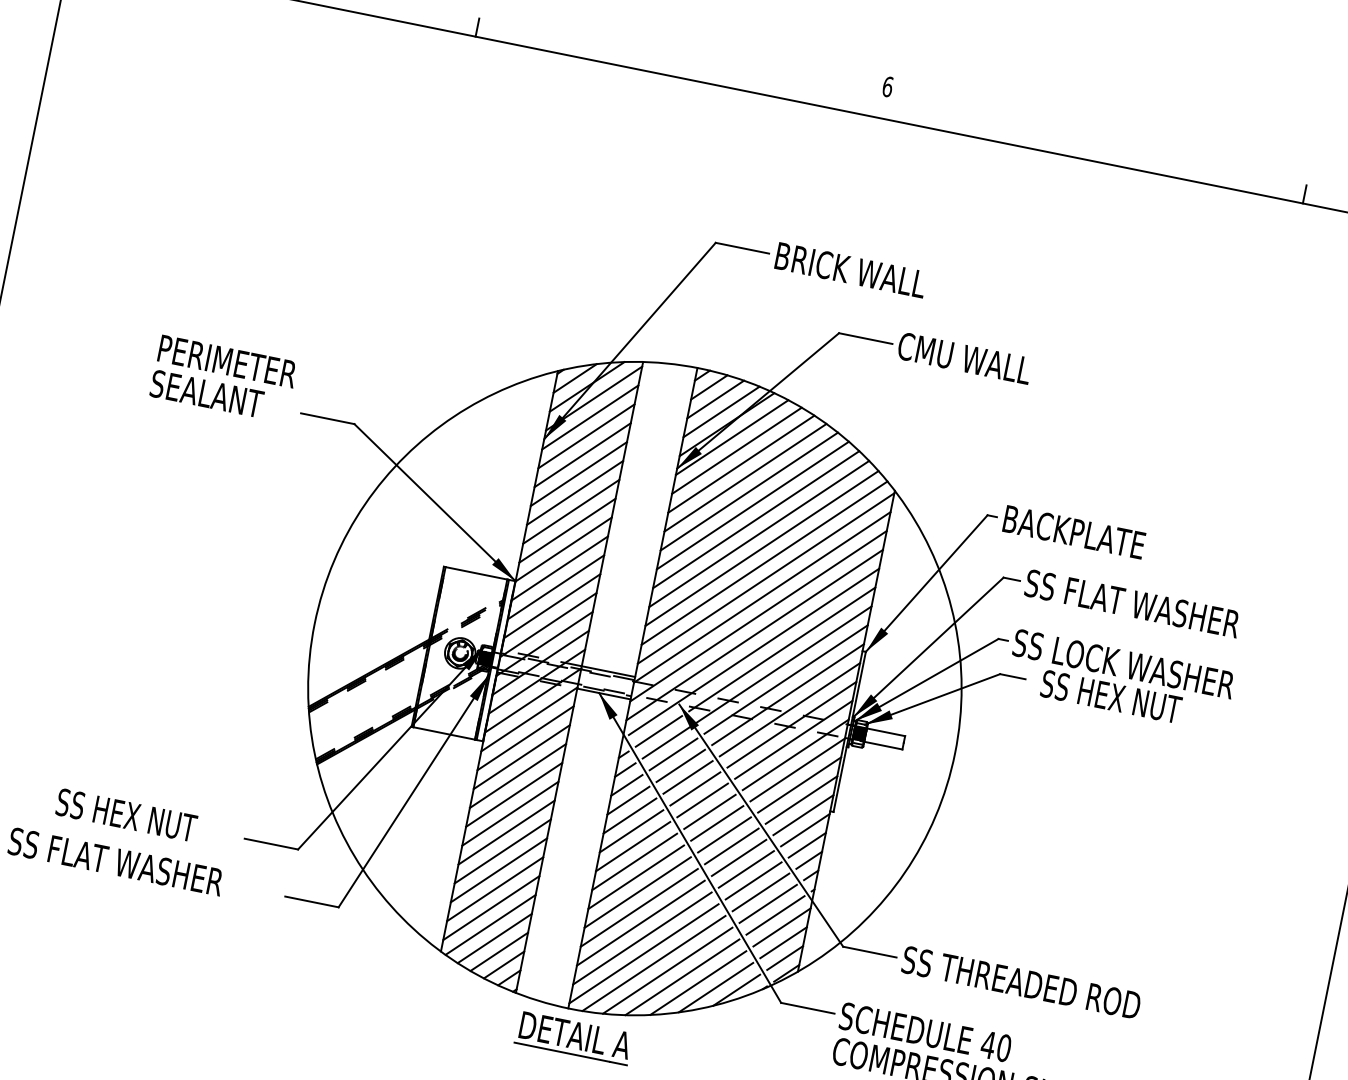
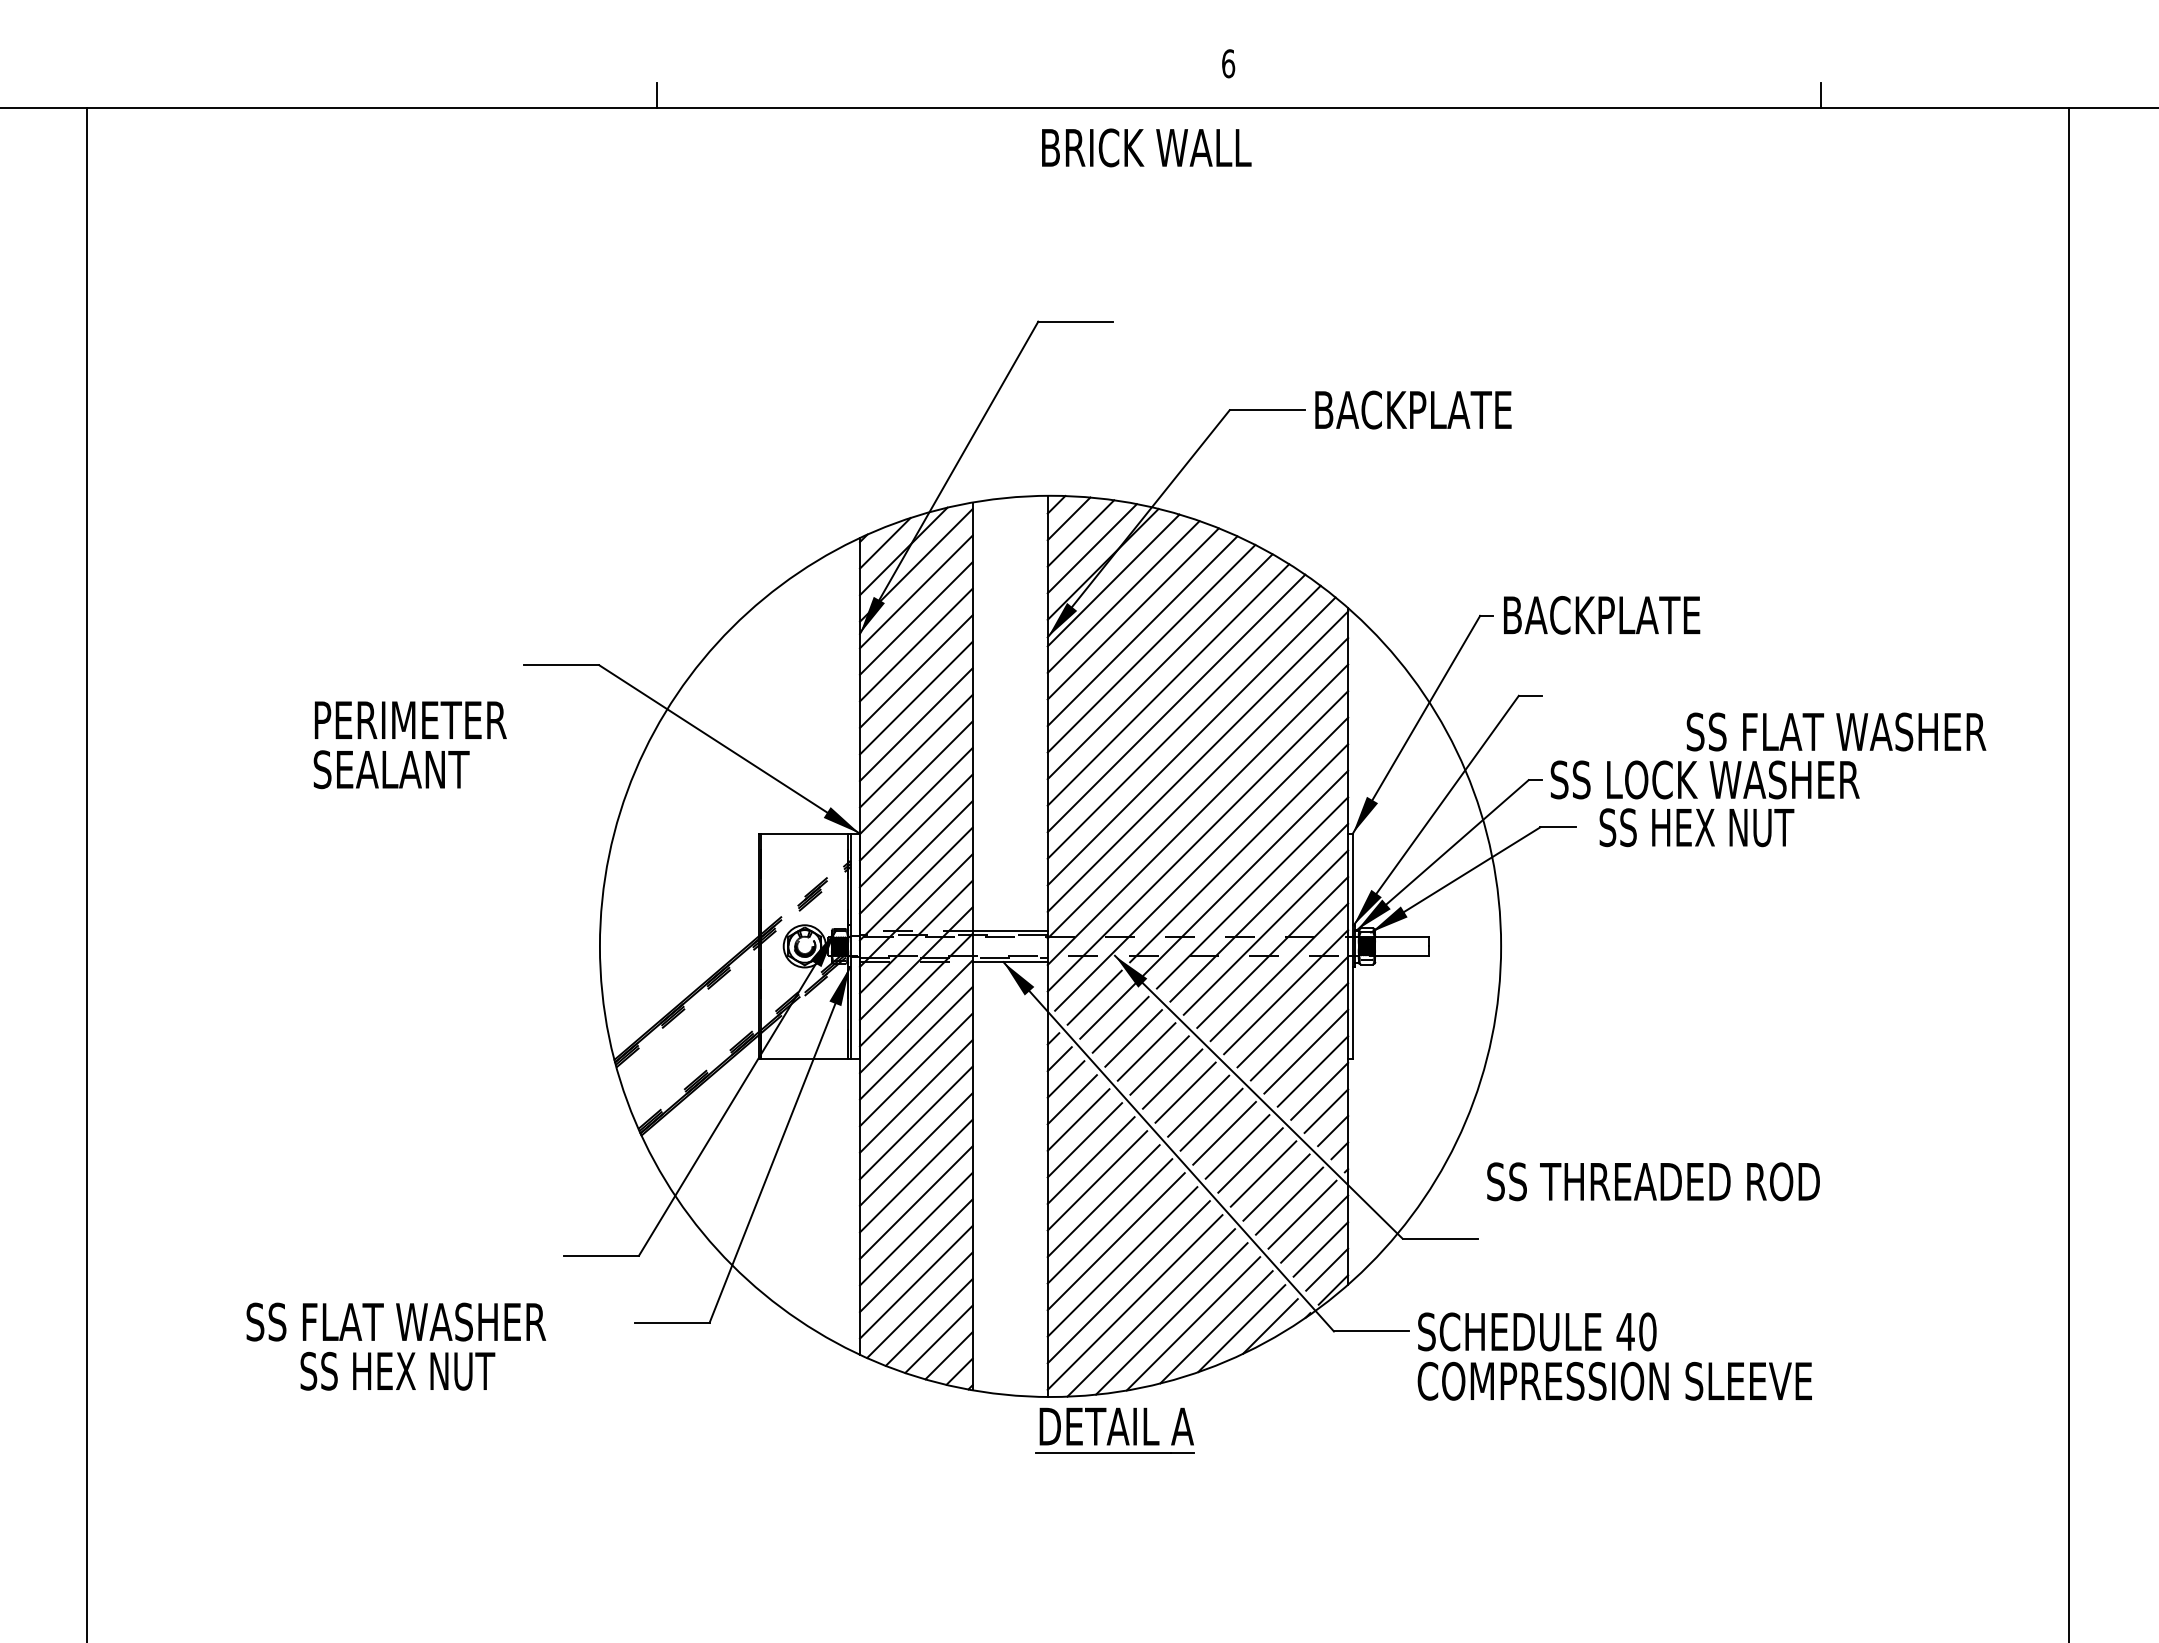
text: (850, 270) -> (1146, 147), moved
text: (969, 358) -> (1412, 409), CMU WALL -> BACKPLATE
text: (223, 379) -> (409, 745), moved
text: (1132, 603) -> (1836, 731), moved
text: (126, 814) -> (397, 1370), moved
text: (1021, 982) -> (1653, 1181), moved
part: (573, 1037) -> (1114, 1430), moved

